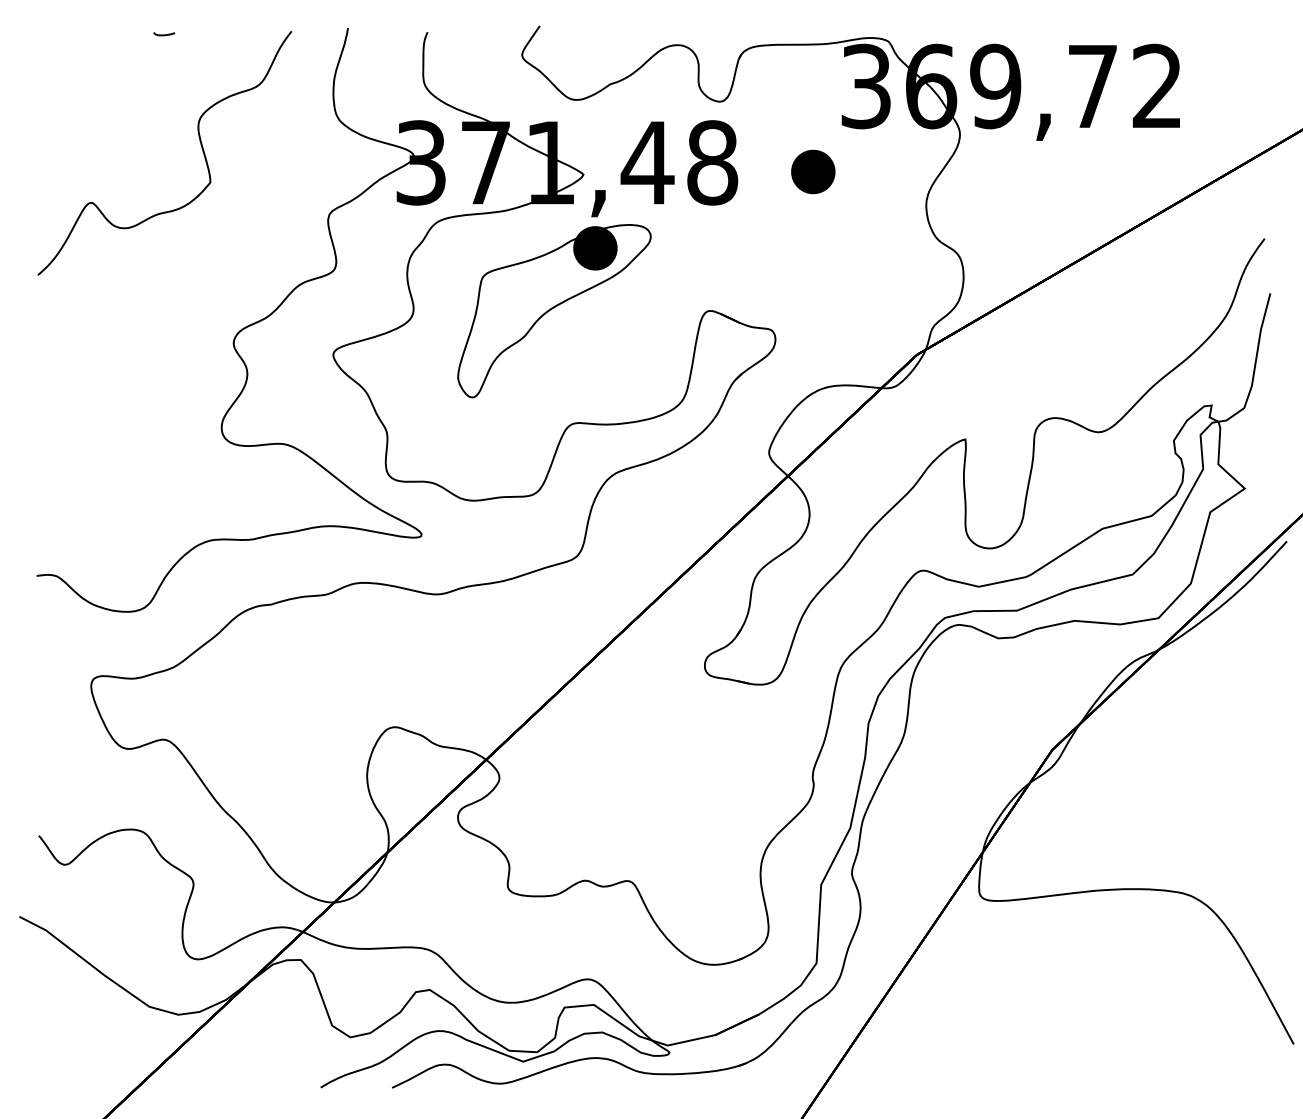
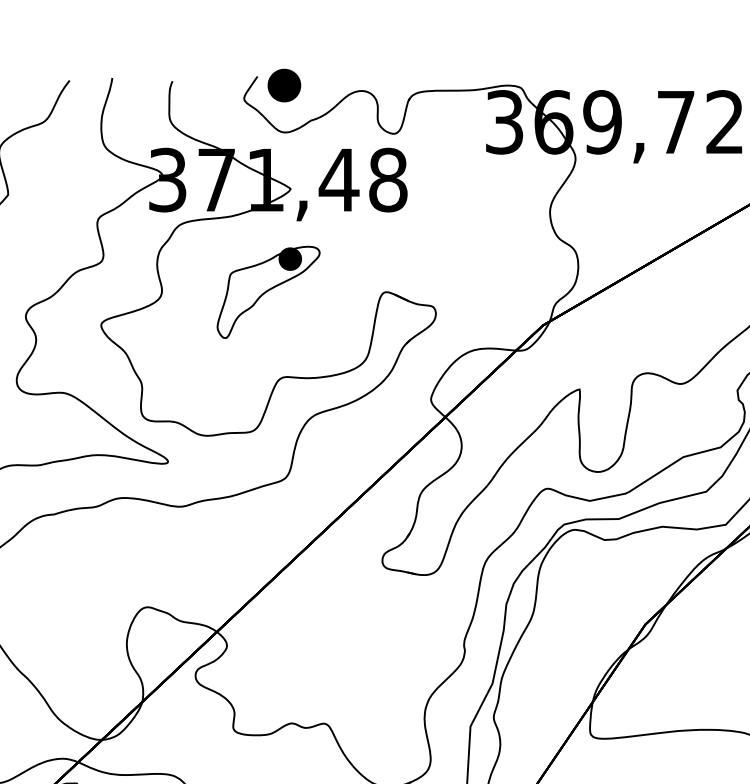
part: (813, 171) -> (284, 85), moved
part: (554, 311) -> (268, 292), size x0.7

